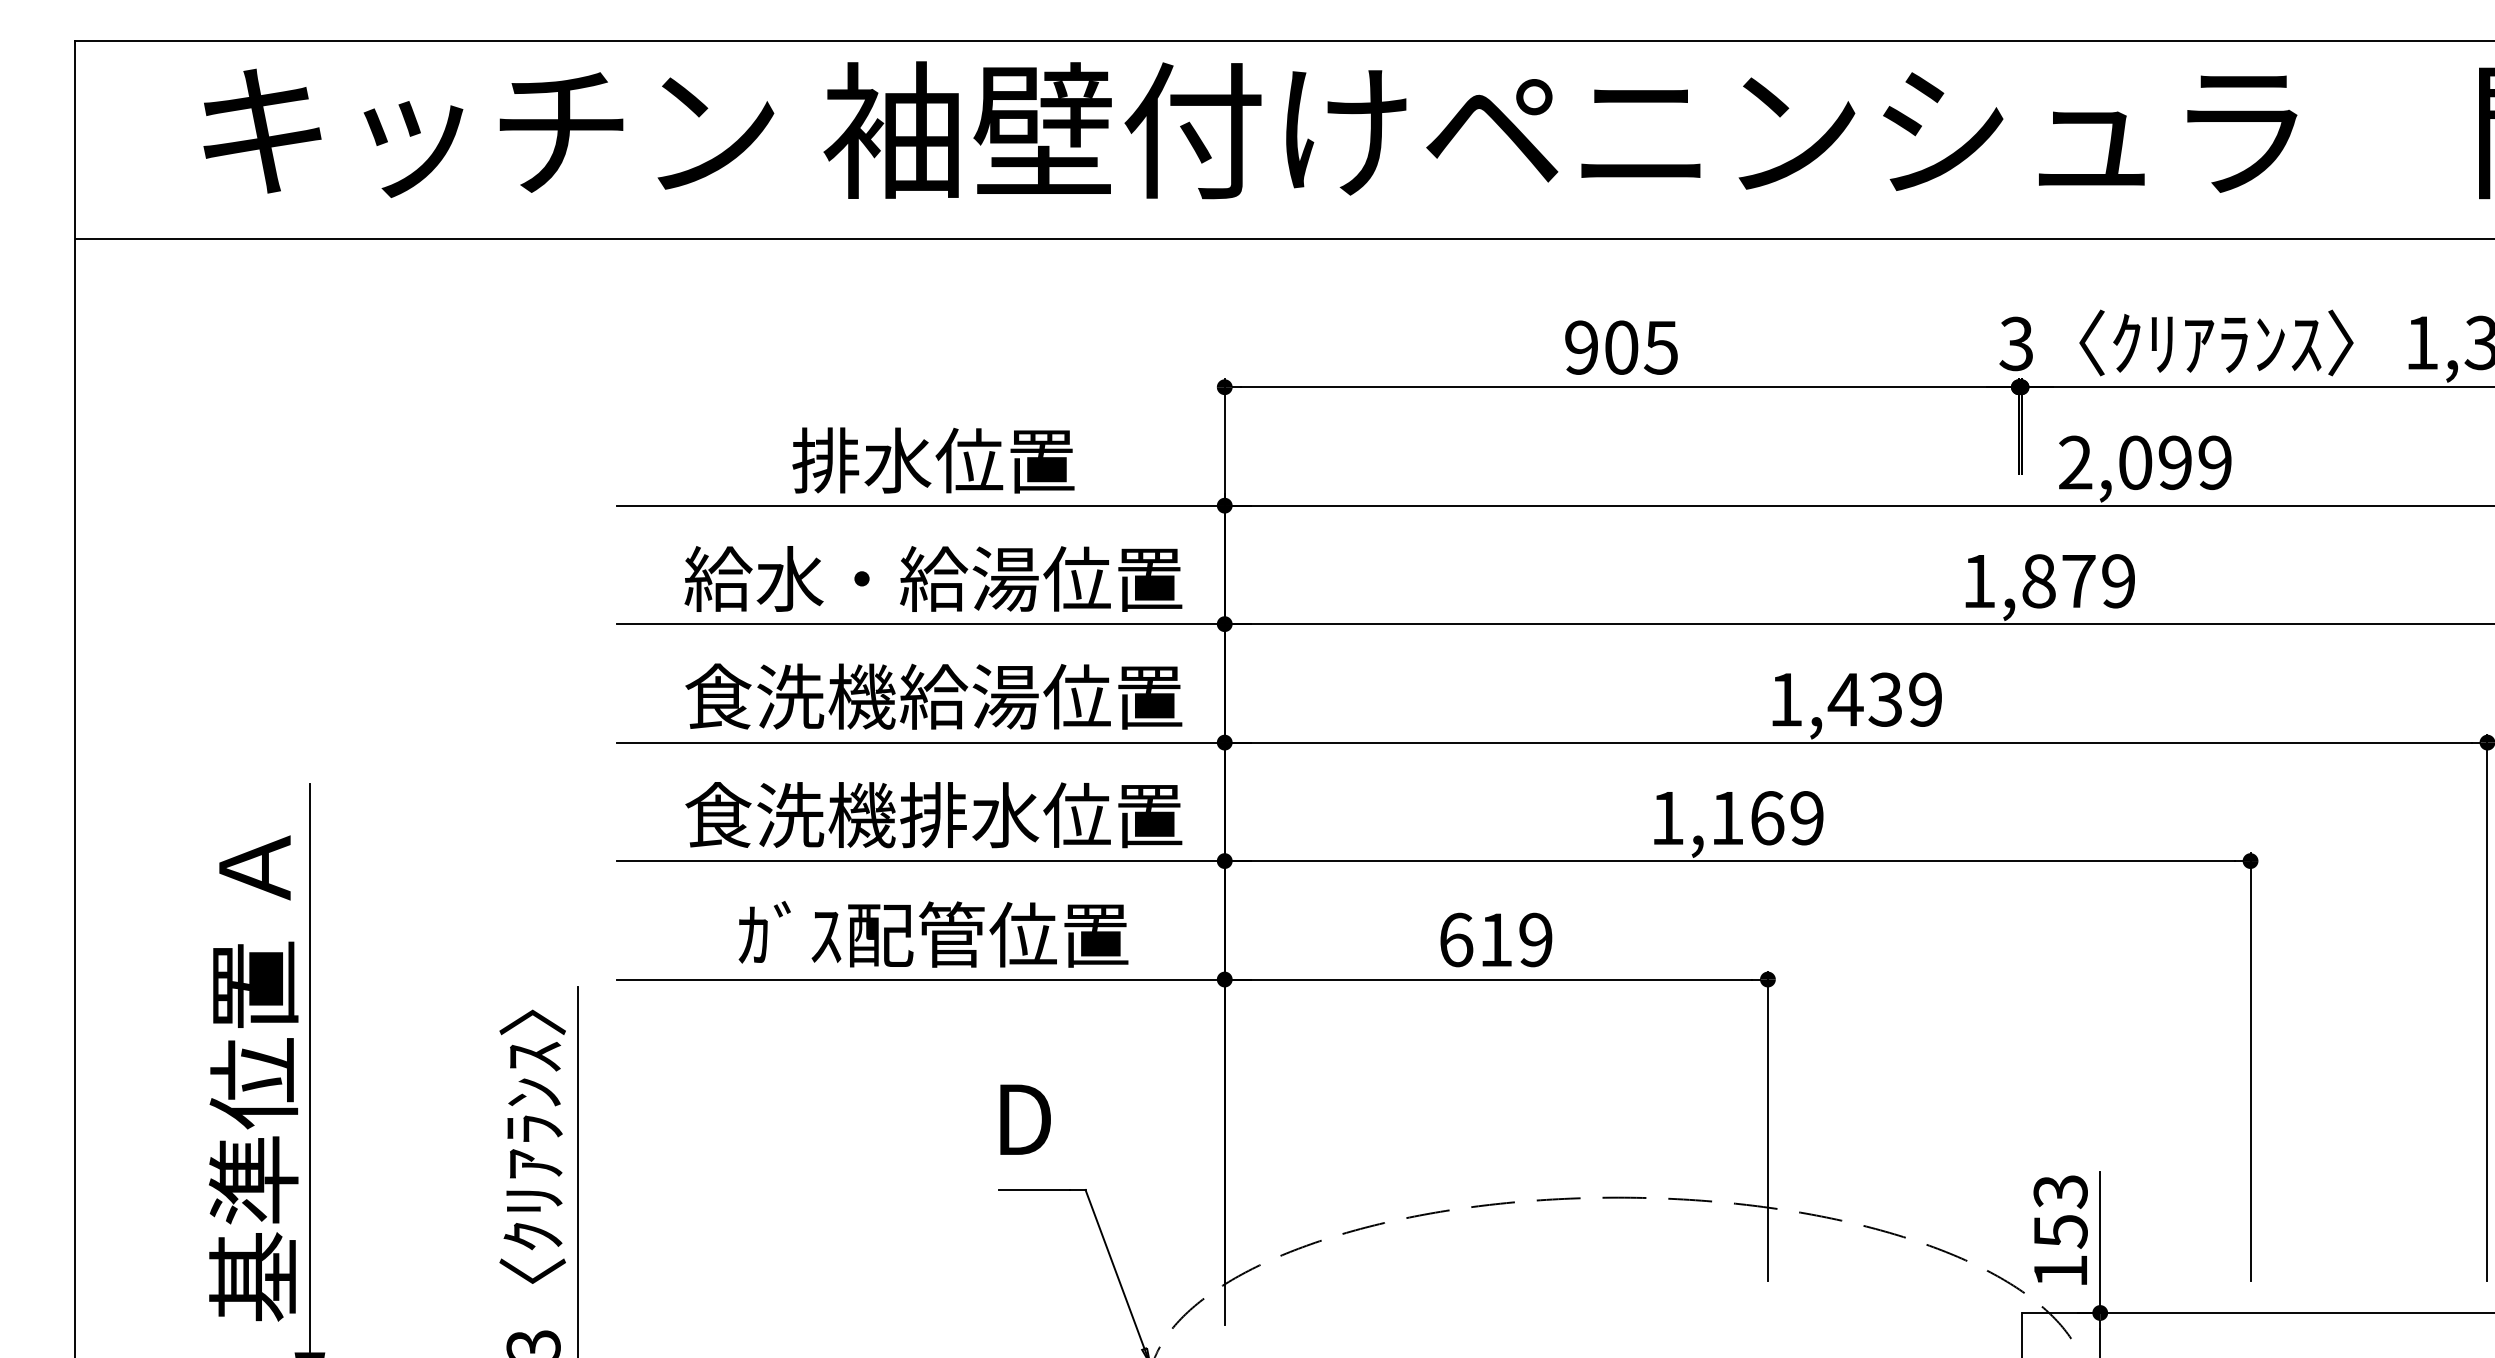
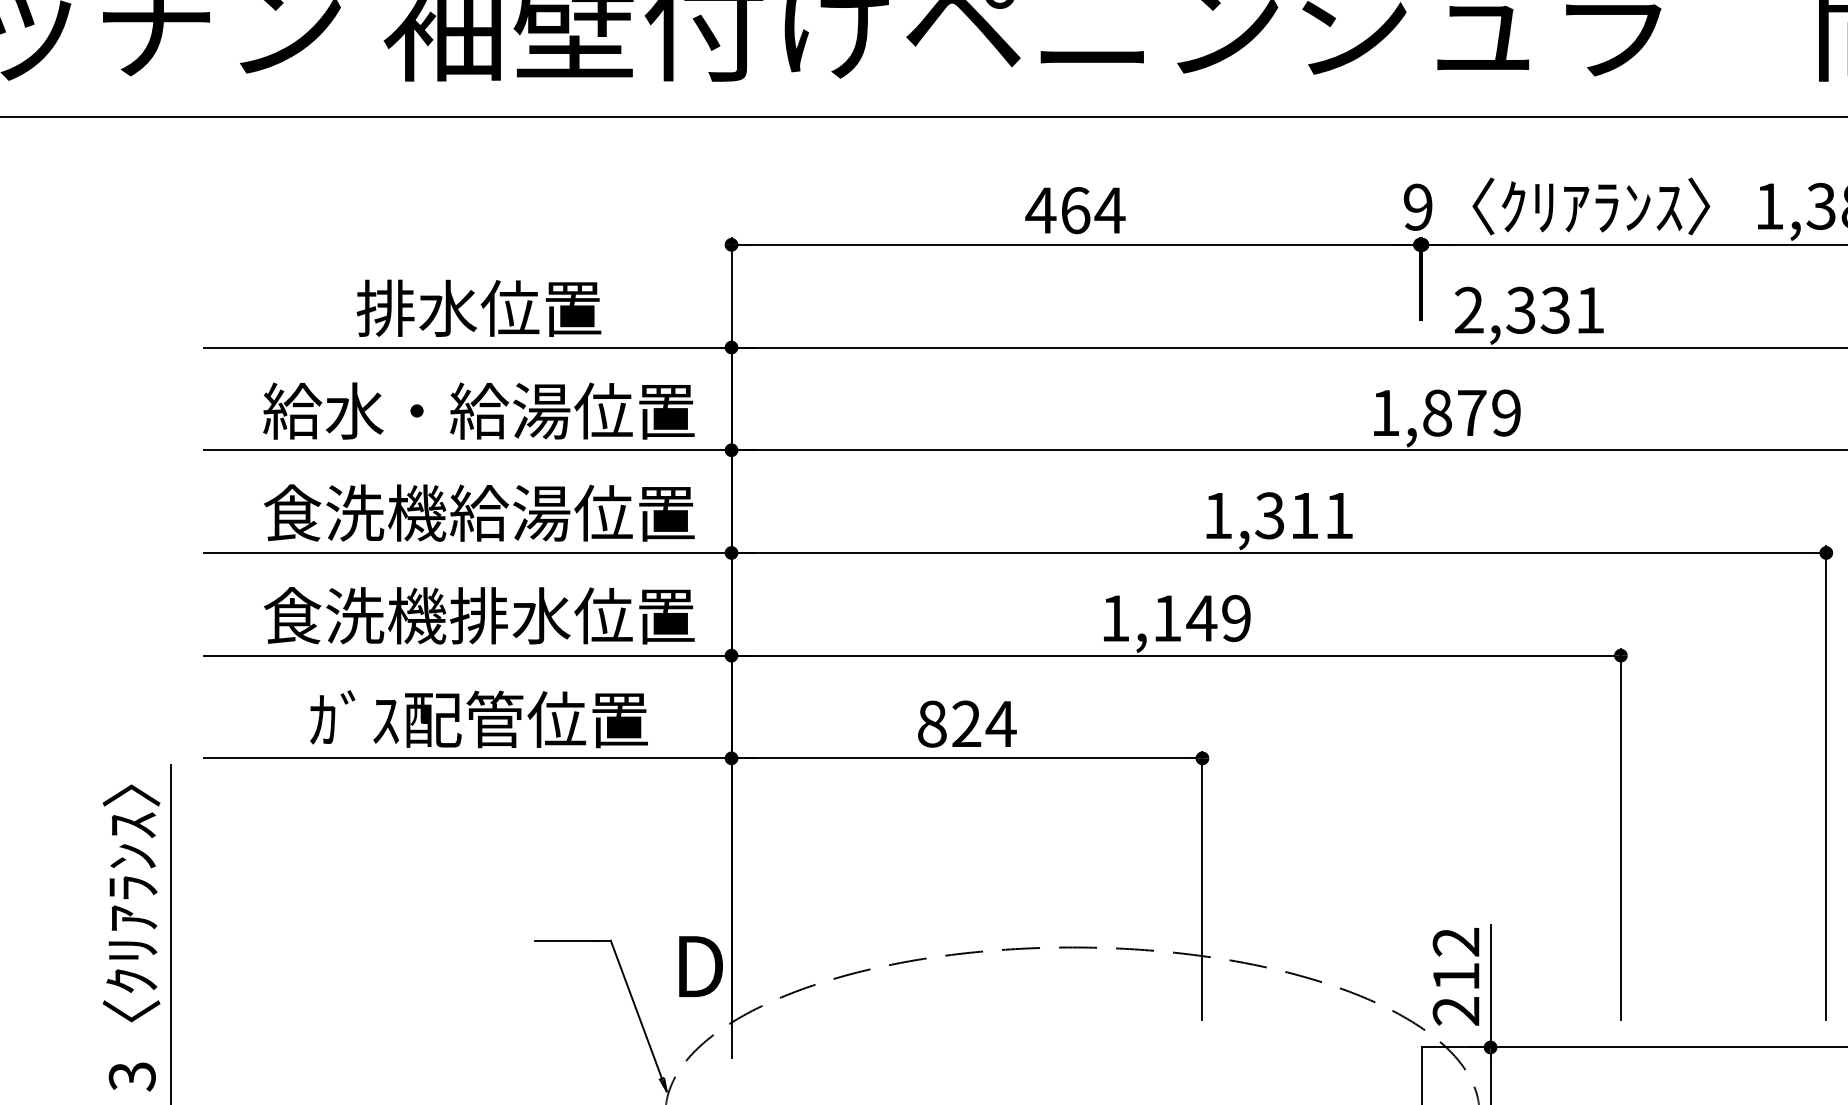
text: (2015, 343) -> (1417, 206), 3 -> 9
text: (1621, 347) -> (1075, 210), 905 -> 464
text: (2174, 462) -> (1554, 310), 2,099 -> 2,331
text: (1884, 699) -> (1303, 515), 1,439 -> 1,311
text: (1767, 818) -> (1202, 618), 1,169 -> 1,149
text: (1496, 939) -> (967, 723), 619 -> 824
text: (1025, 1119) -> (700, 966), moved
text: (2060, 1231) -> (1456, 976), 153 -> 212

